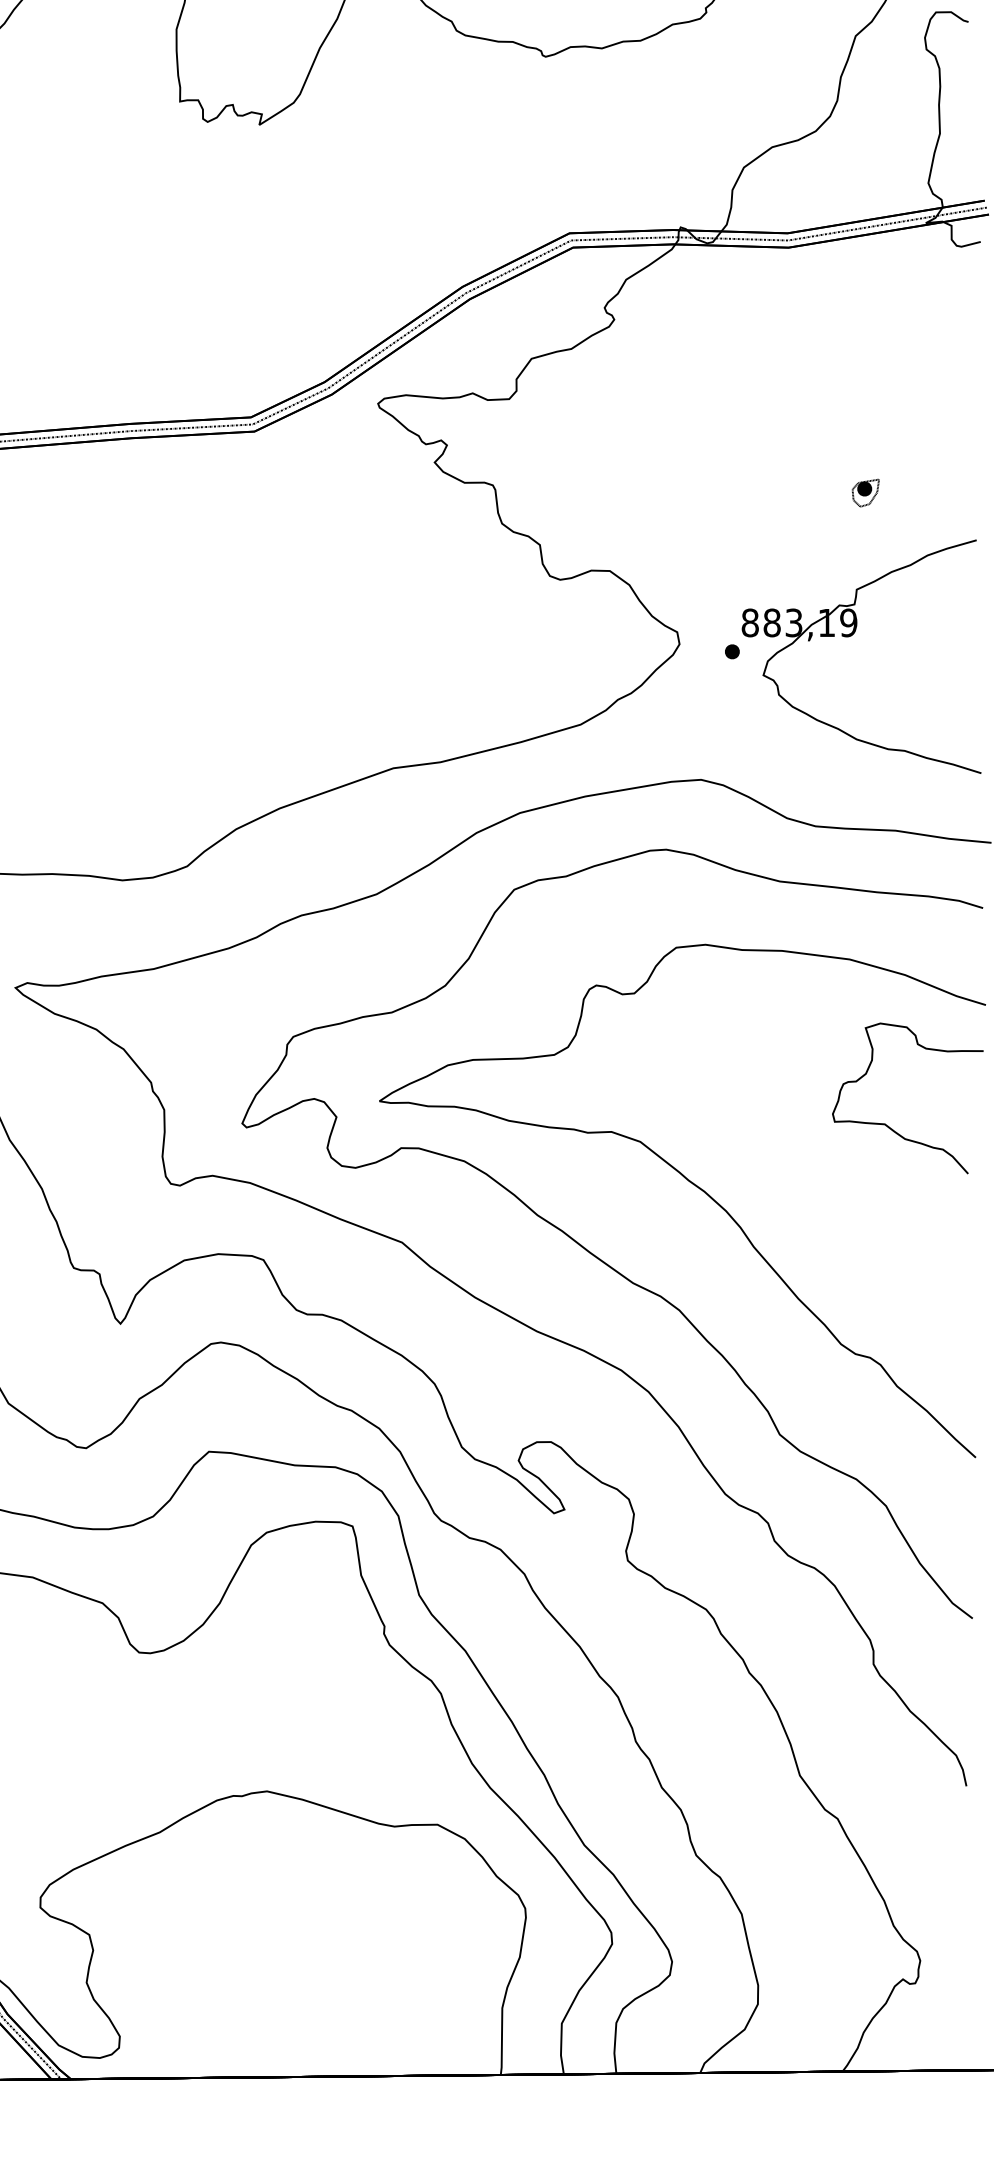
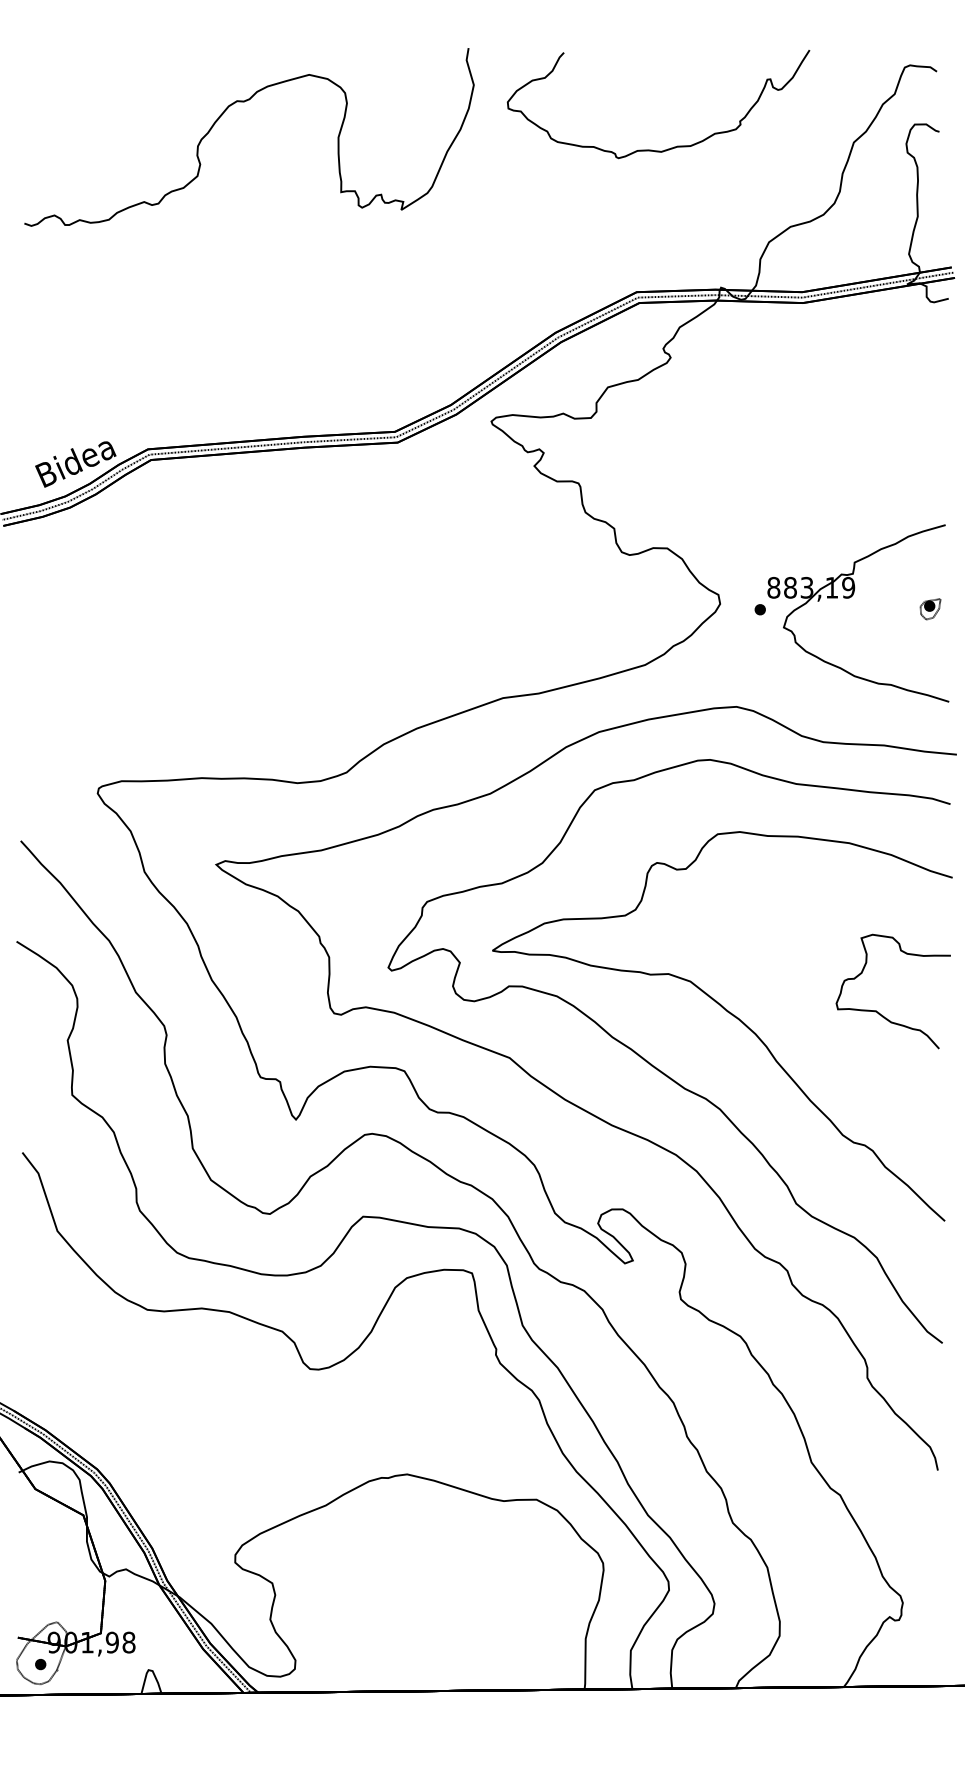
part: (865, 493) -> (930, 609), moved
curve: (889, 1125) -> (879, 1012), moved

